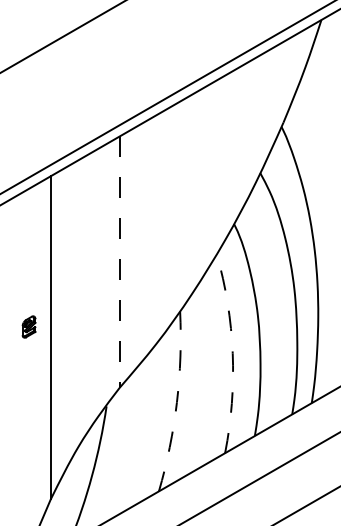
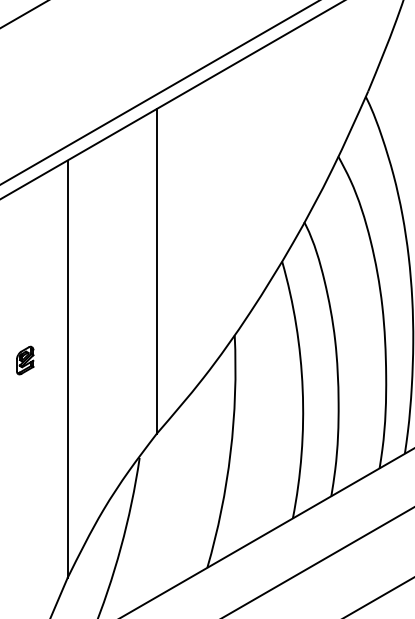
line: (119, 262) -> (156, 272), dashed -> solid
part: (28, 326) -> (24, 359), moved
arc: (232, 353) -> (302, 389), dashed -> solid
arc: (176, 402) -> (230, 452), dashed -> solid

